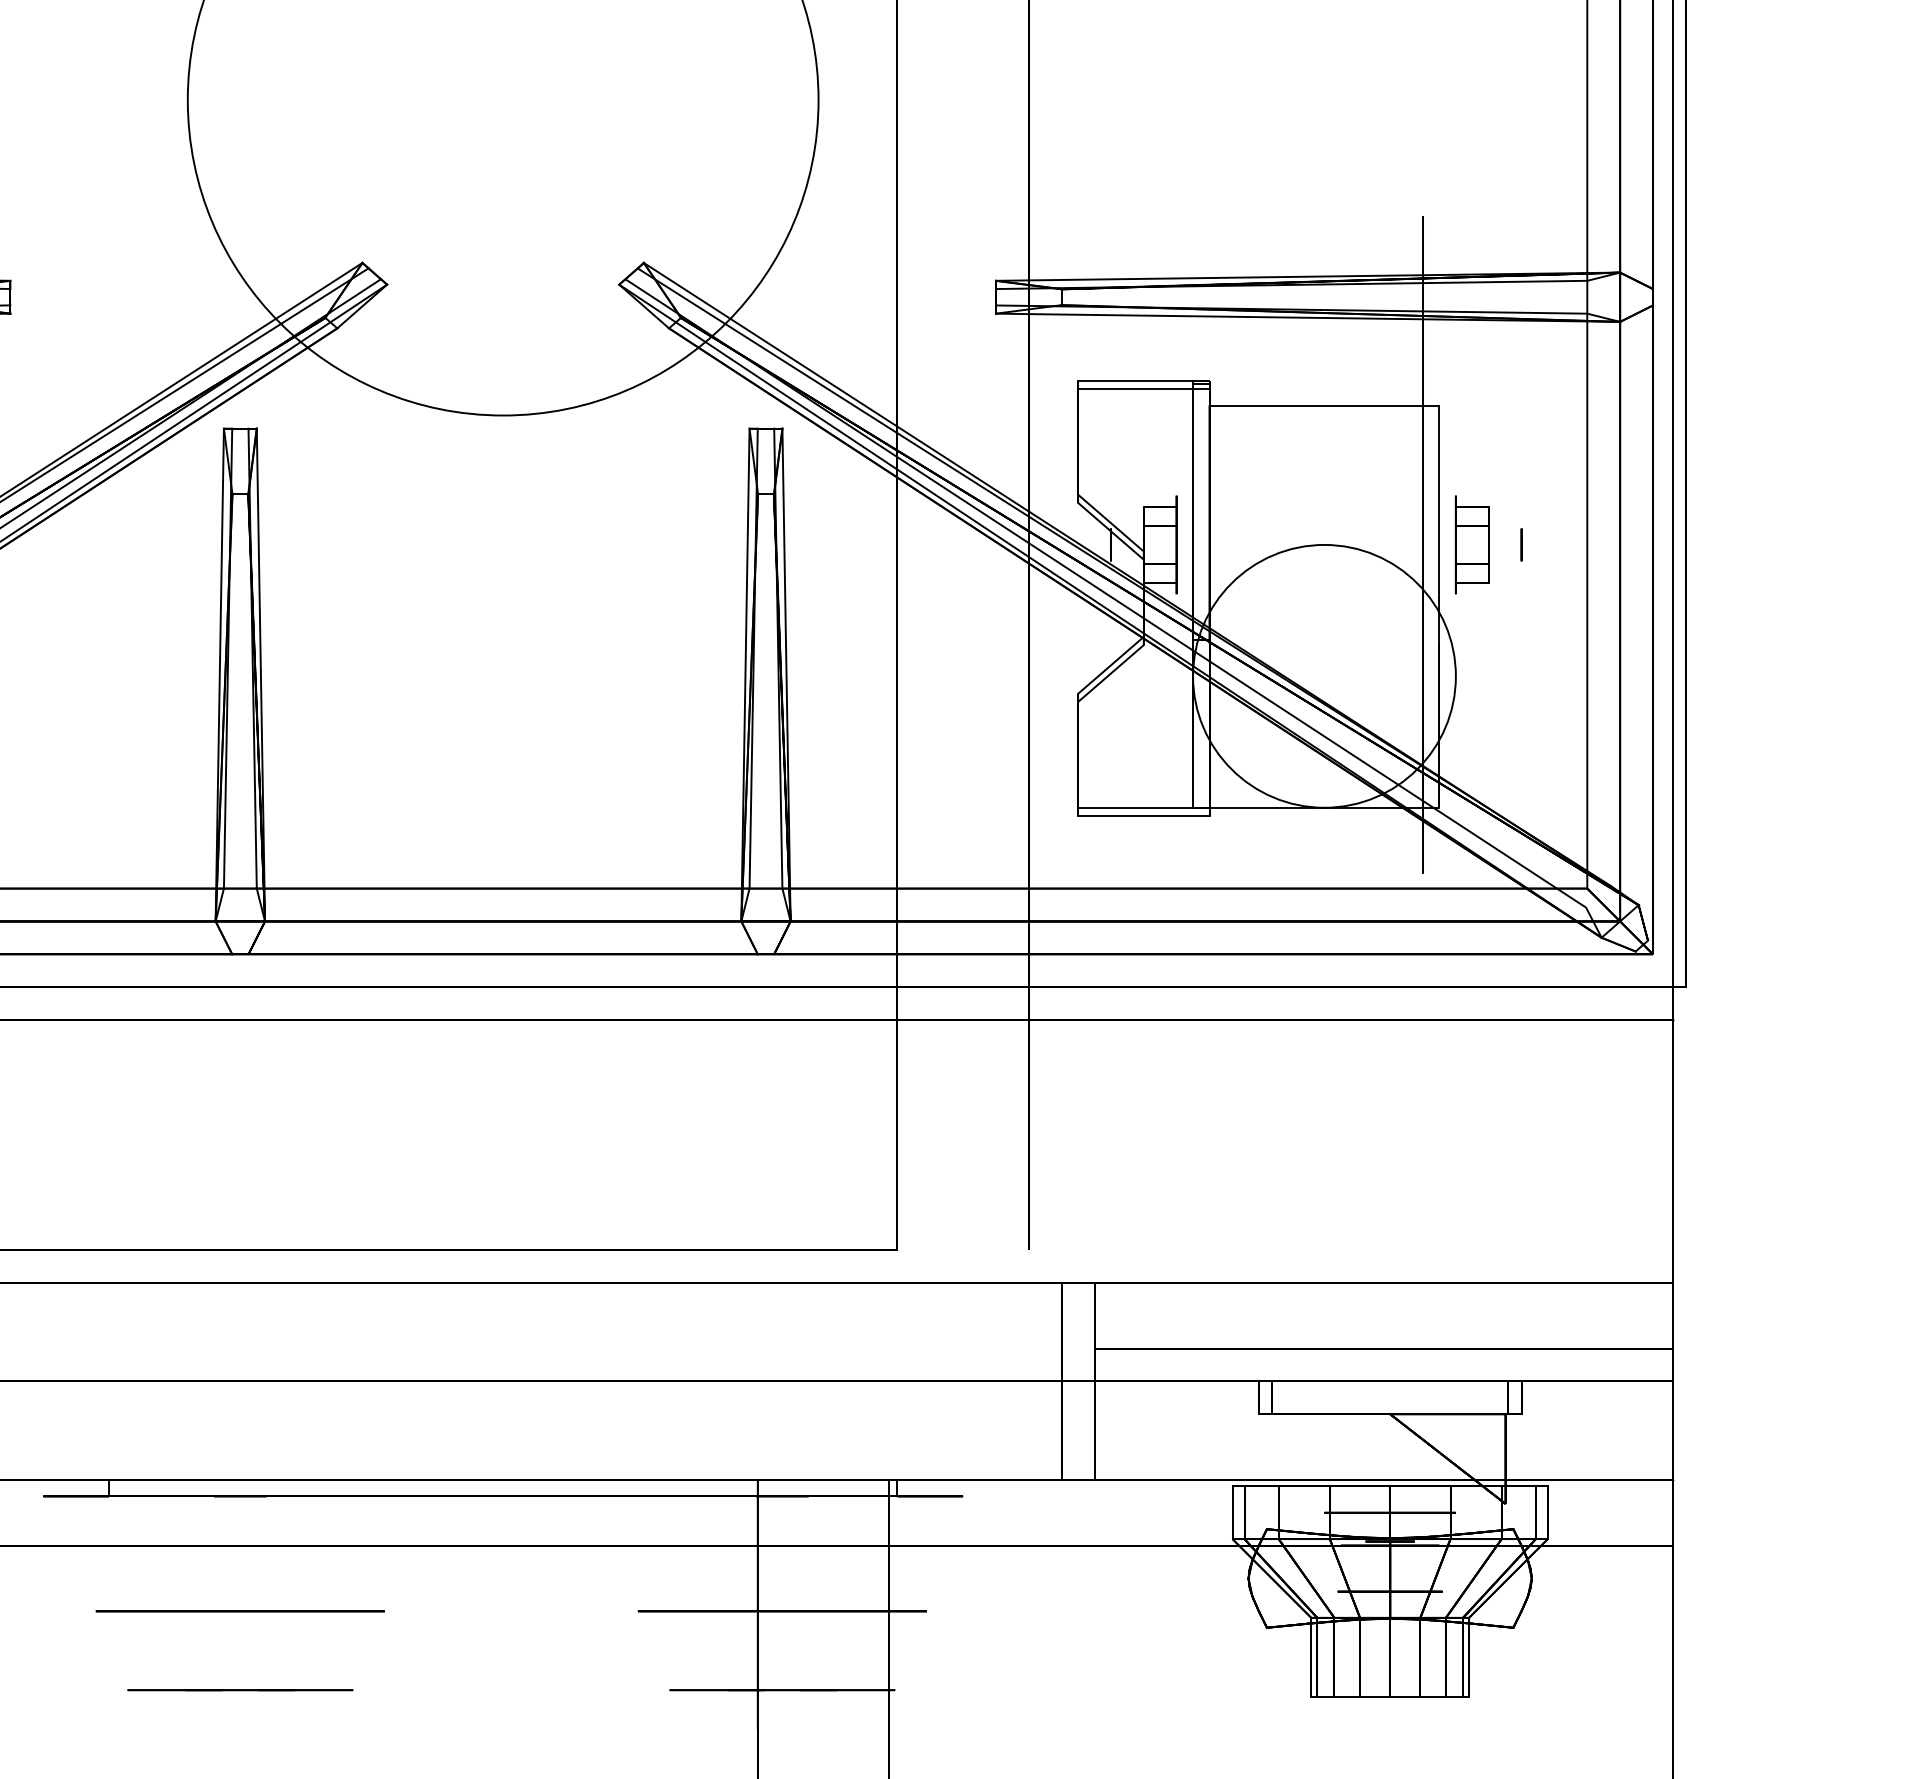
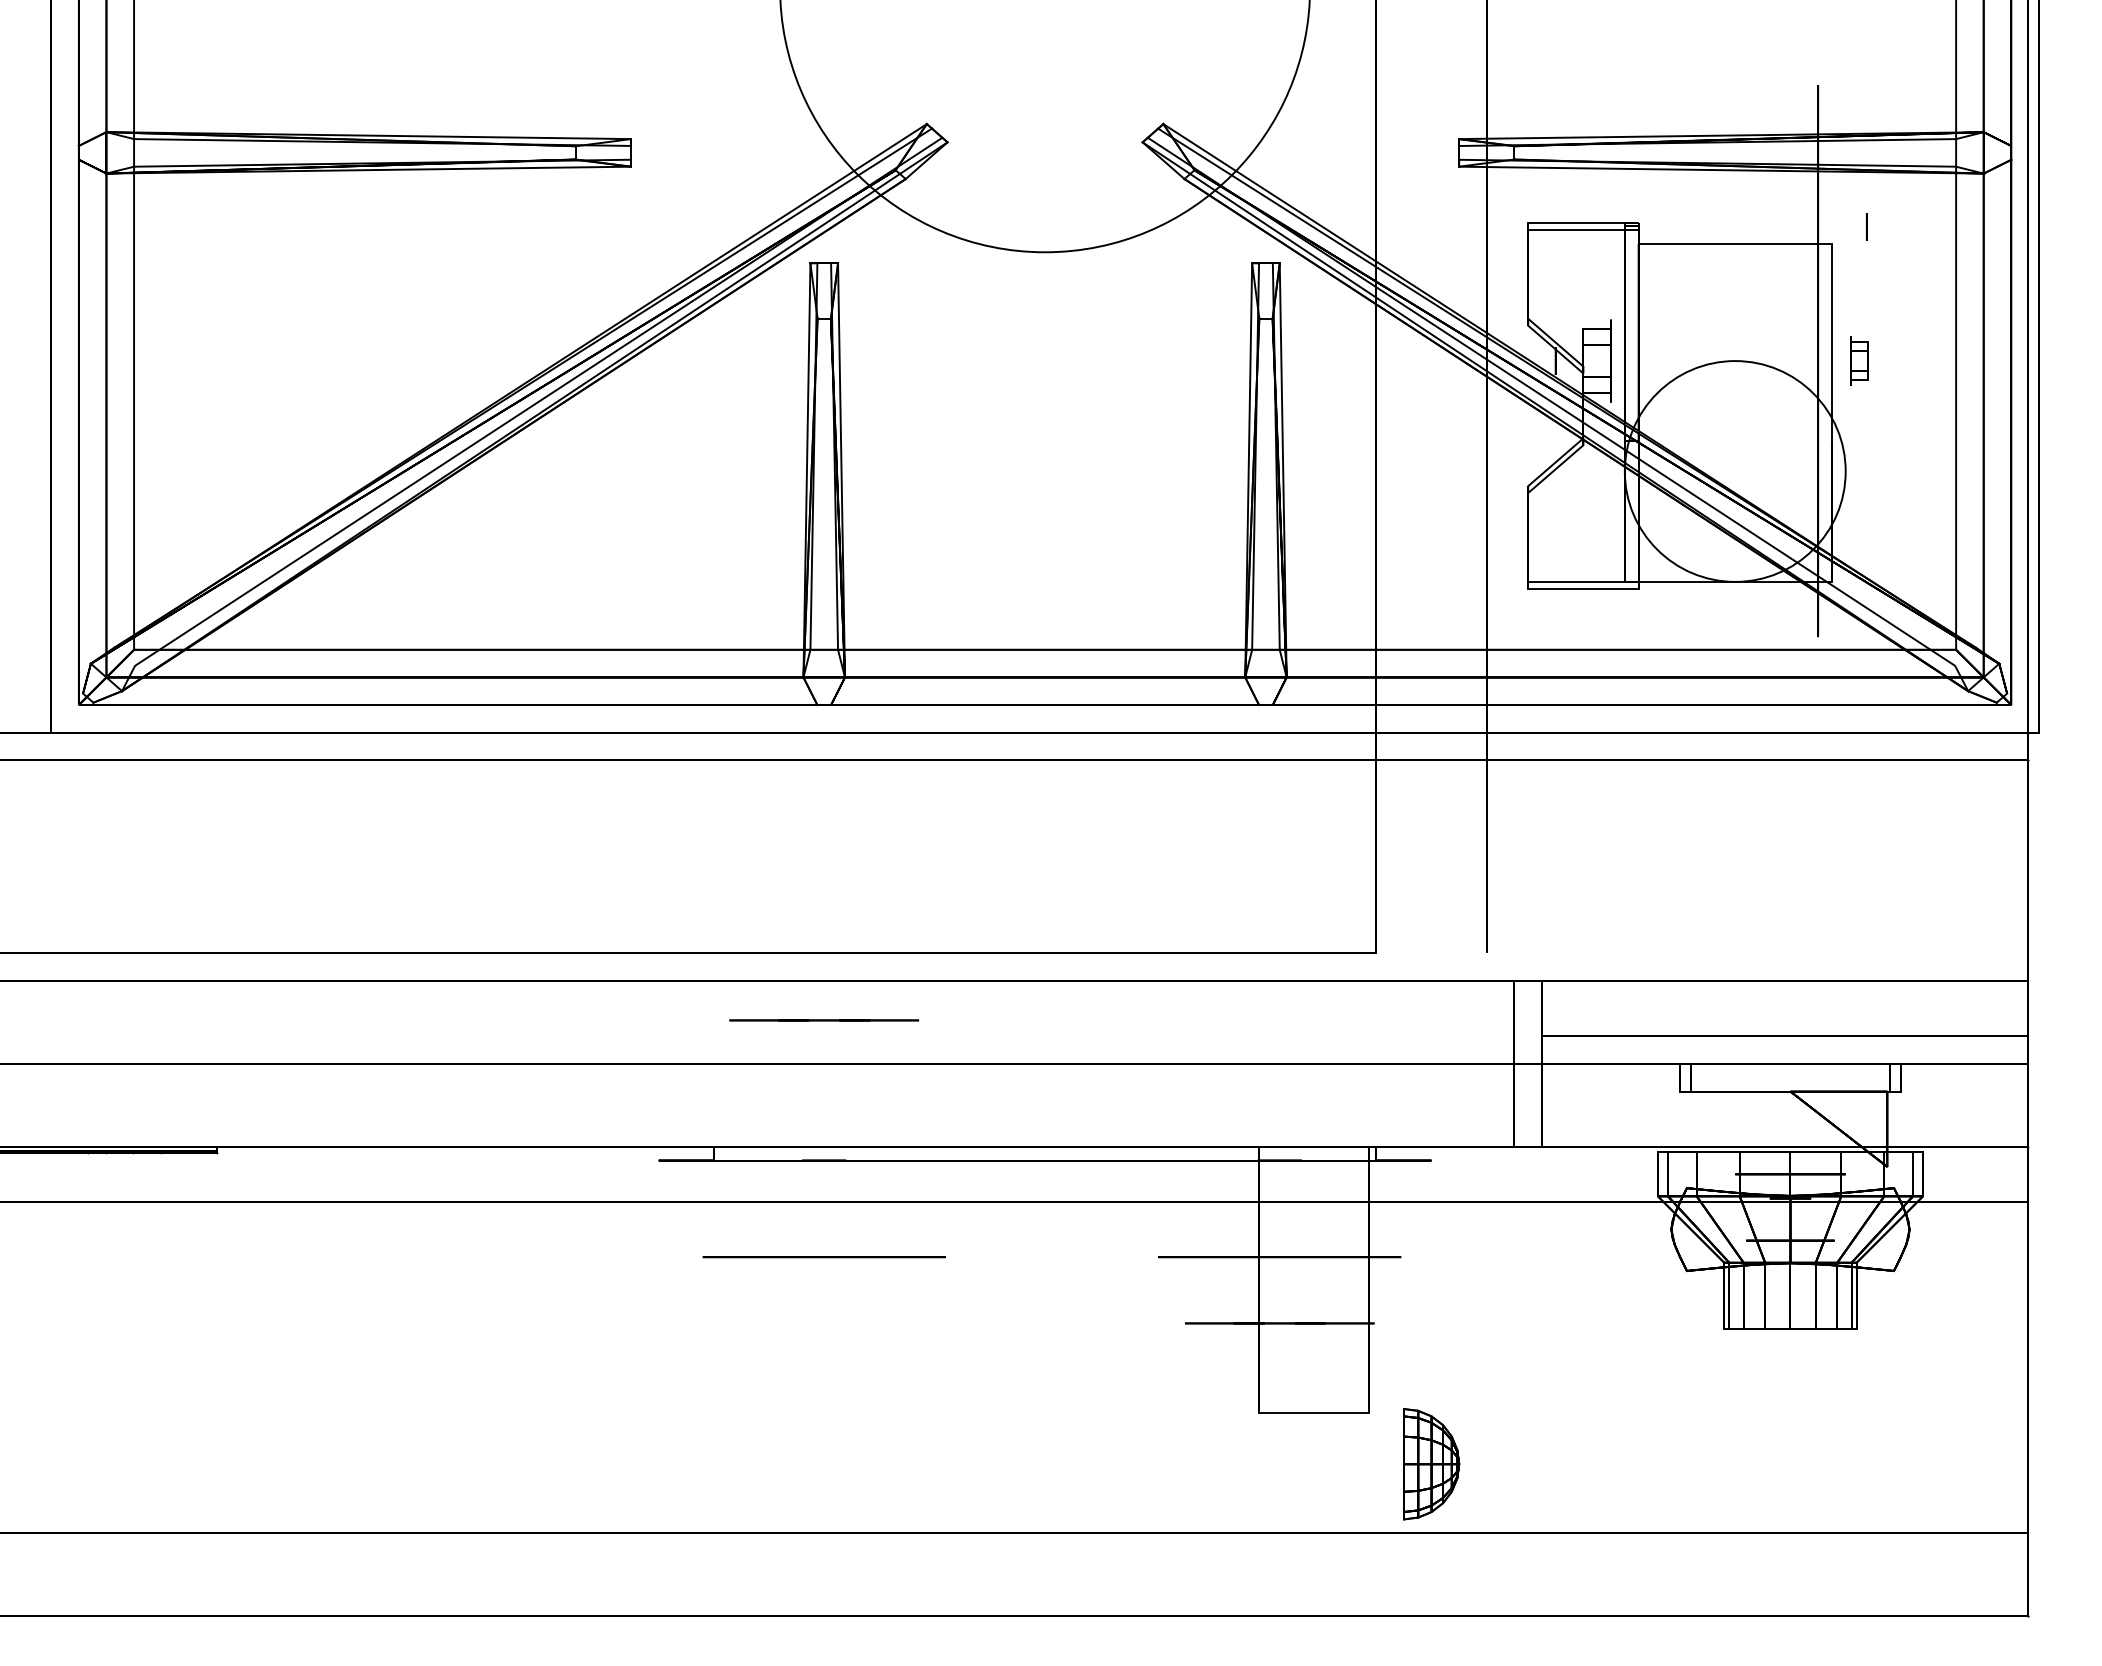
part: (1471, 544) -> (1858, 360), size x0.6
circle: (1521, 544) -> (1866, 226), moved
line: (240, 1690) -> (824, 1020), moved

